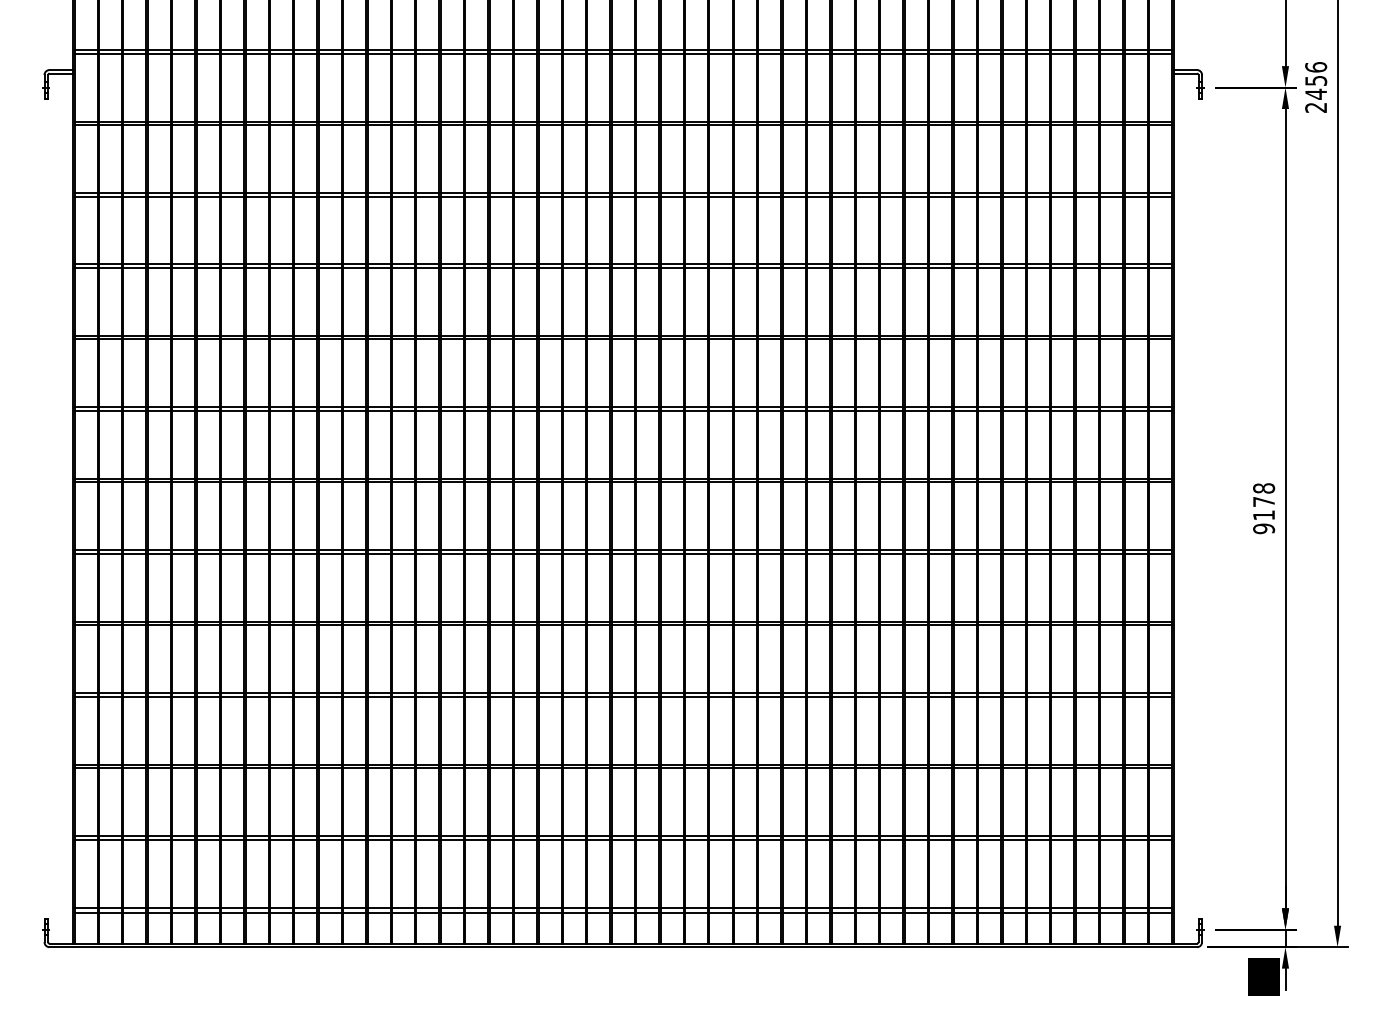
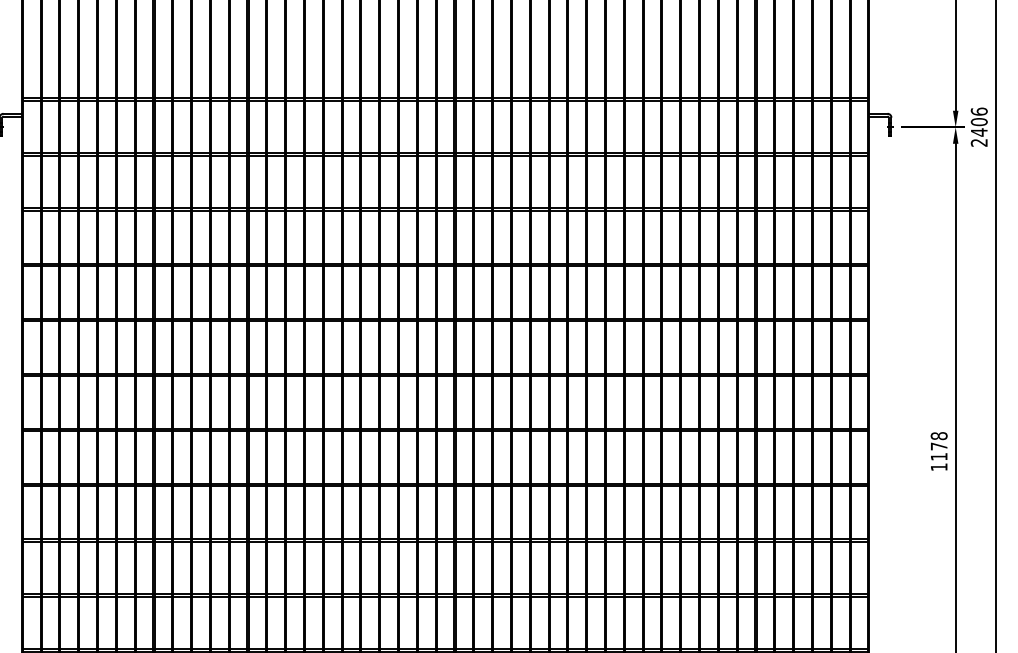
text: (1316, 80) -> (979, 121), 2456 -> 2406
text: (1264, 528) -> (939, 466), 9178 -> 1178

